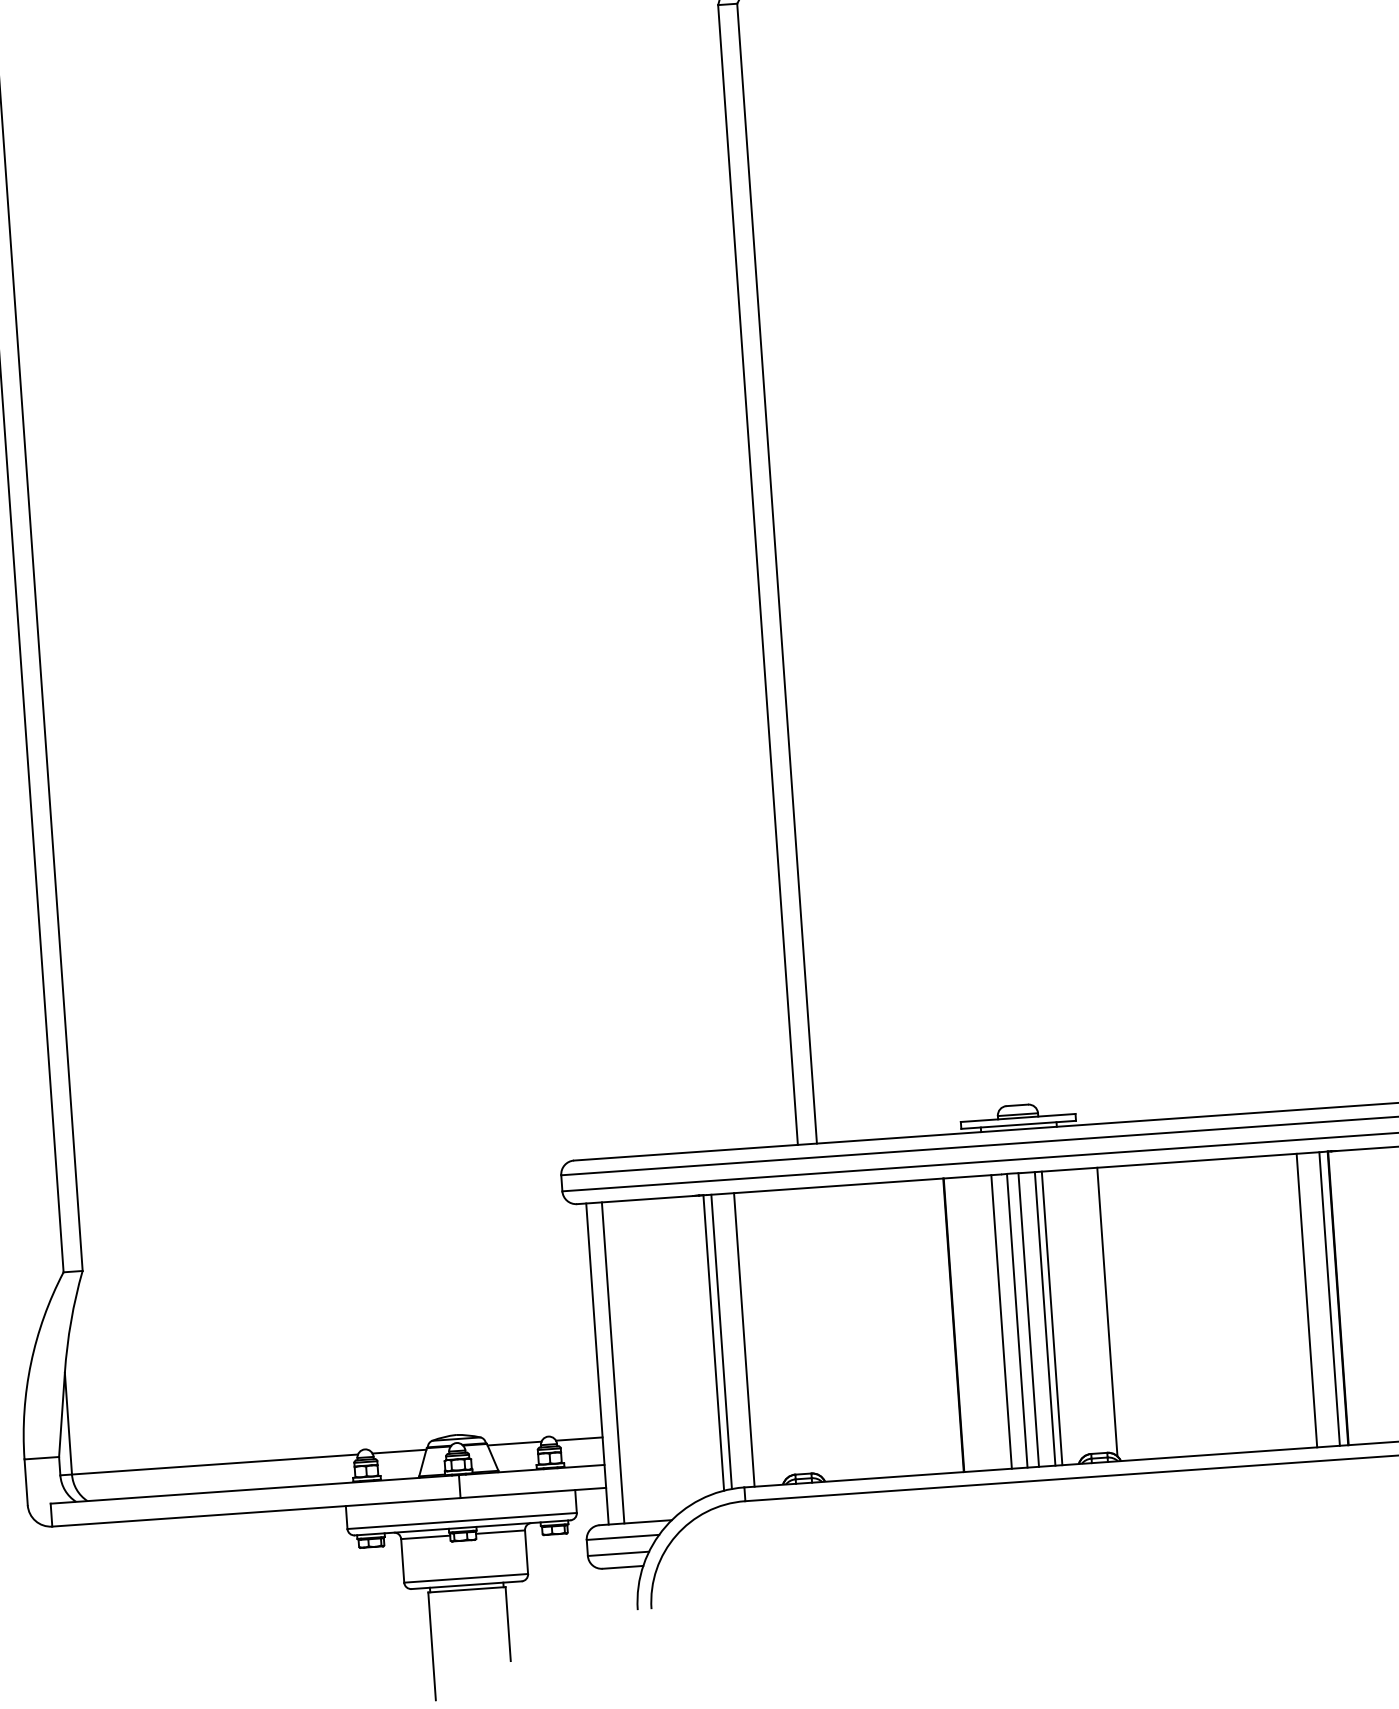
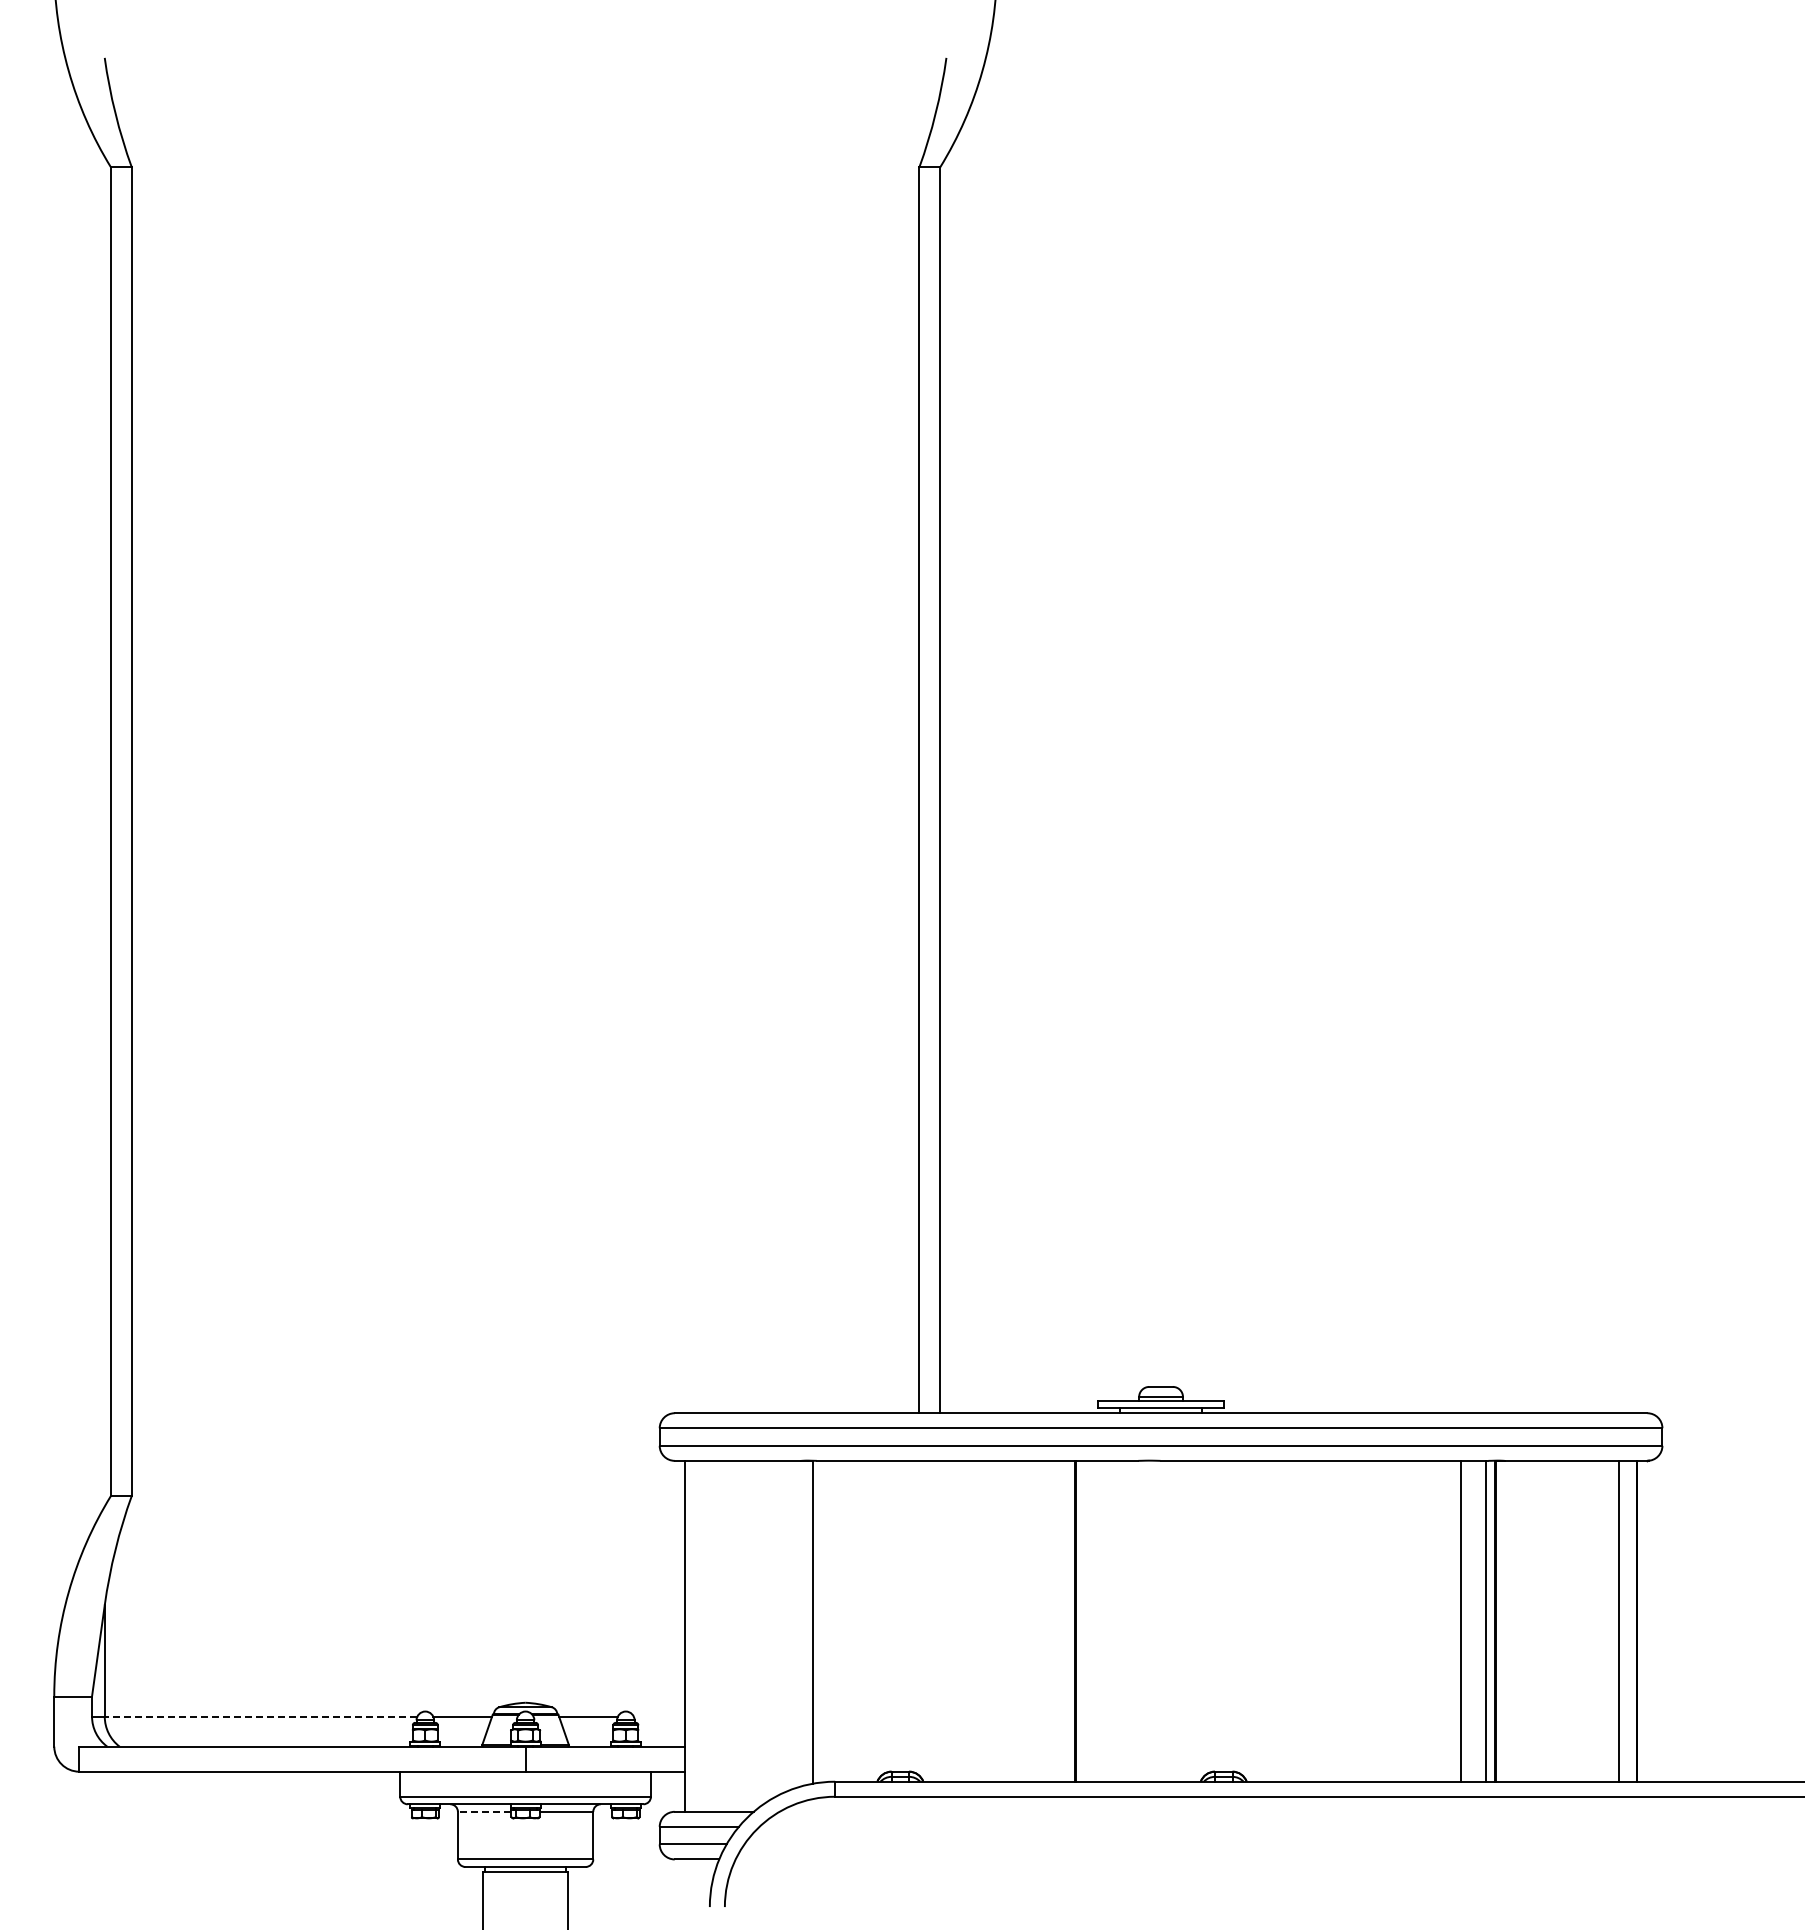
line: (1107, 1311) -> (1243, 1618), removed
line: (1051, 1317) -> (1182, 1620), removed
line: (1045, 1318) -> (1175, 1620), removed
line: (1028, 1319) -> (1157, 1620), removed
line: (1017, 1320) -> (1144, 1620), removed
line: (1001, 1321) -> (1127, 1620), removed
line: (744, 1339) -> (846, 1620), removed
line: (721, 1341) -> (821, 1621), removed
line: (612, 1362) -> (701, 1635), removed
line: (578, 1439) -> (658, 1716), removed
line: (214, 1464) -> (260, 1716), solid -> dashed
line: (425, 1537) -> (484, 1811), solid -> dashed

